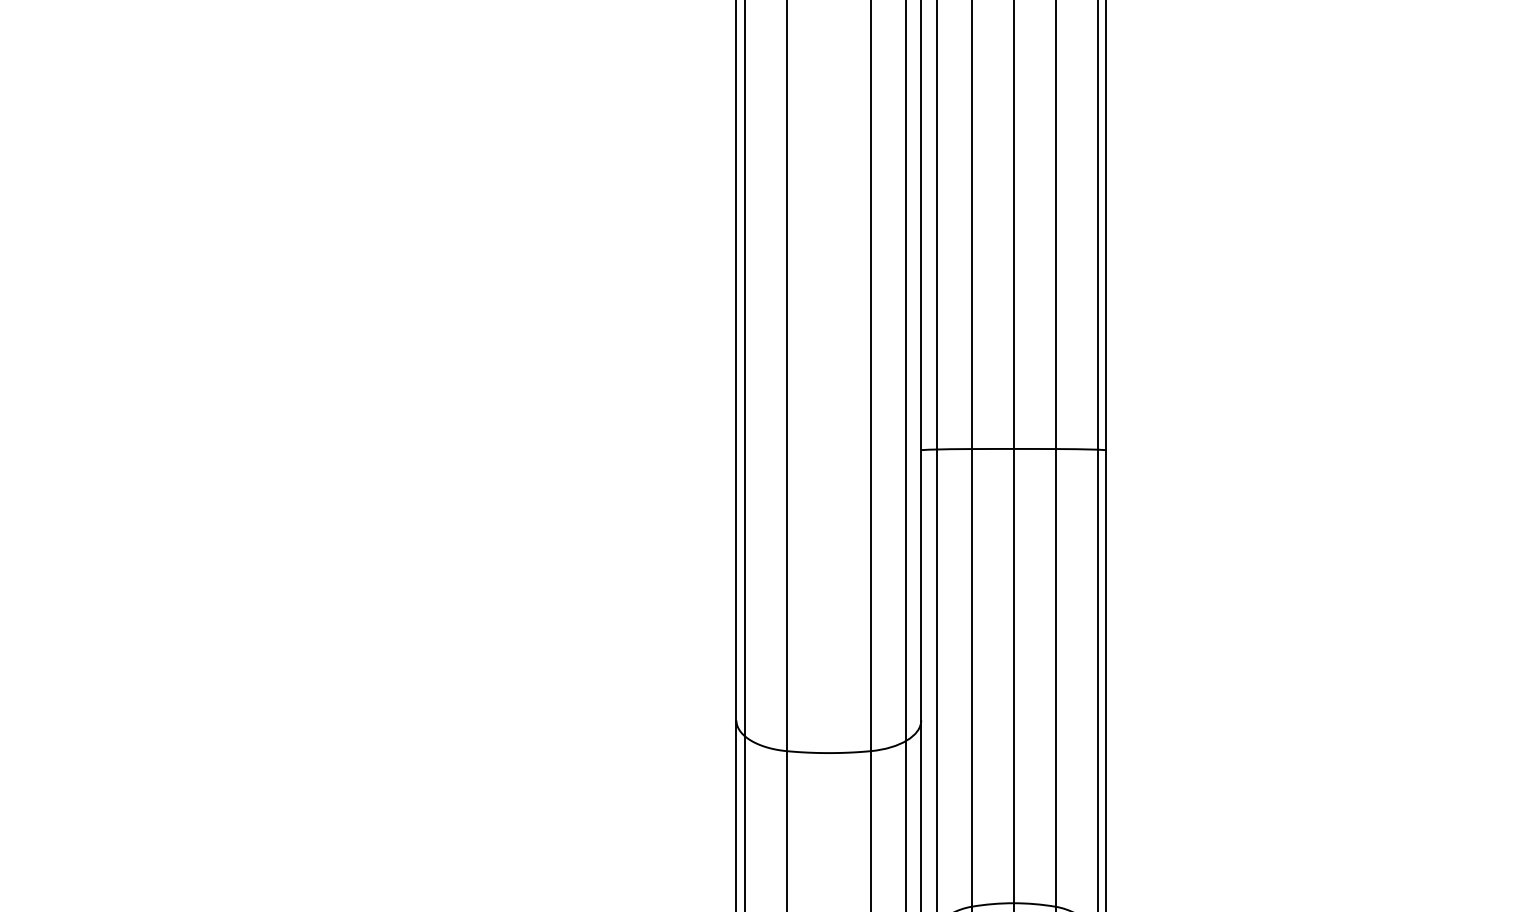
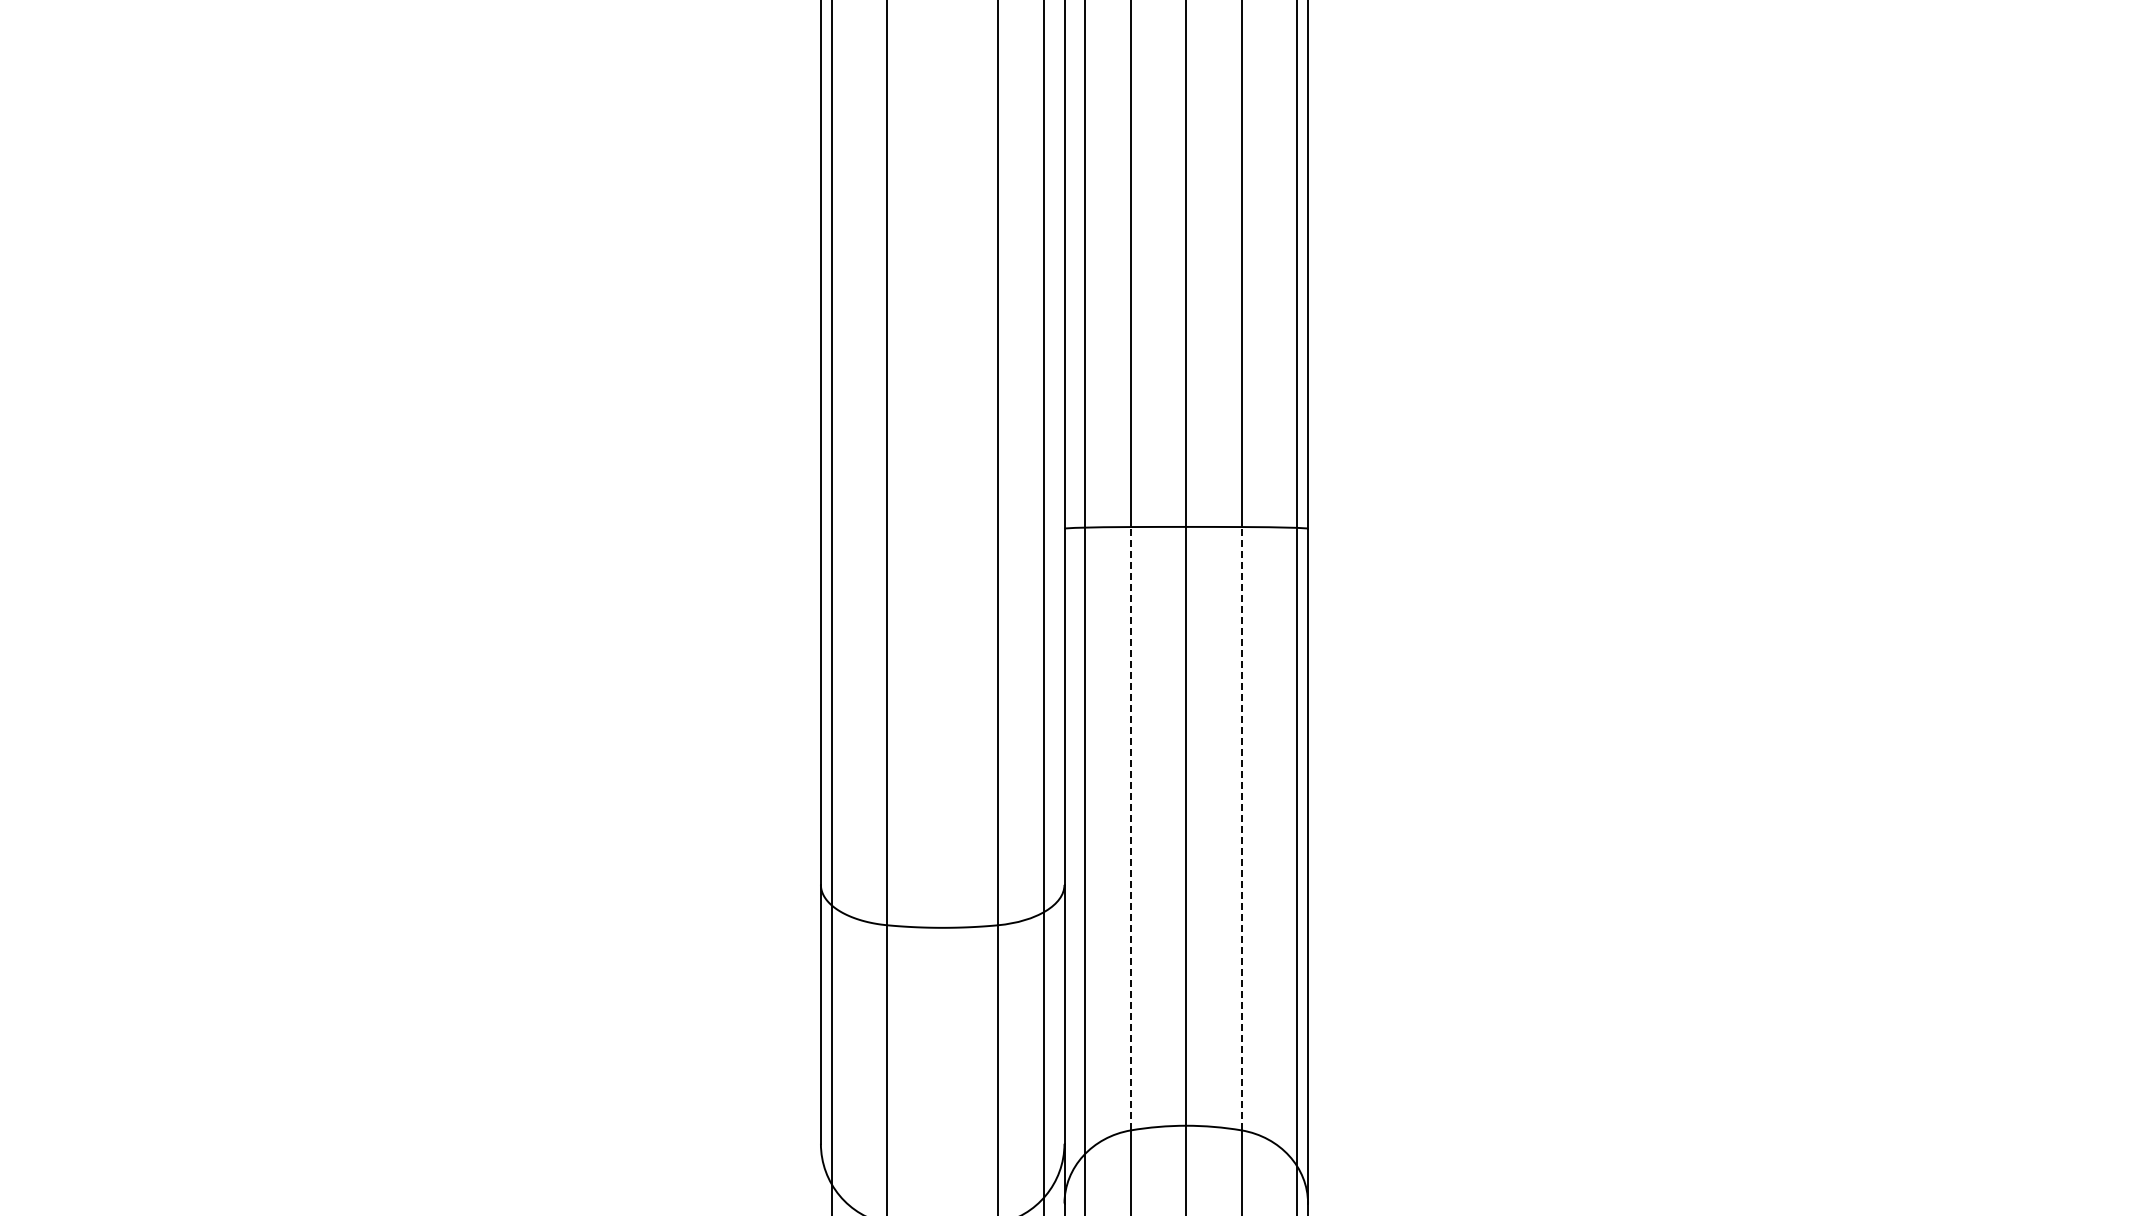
line: (971, 677) -> (1130, 828), solid -> dashed
line: (1055, 677) -> (1241, 828), solid -> dashed

